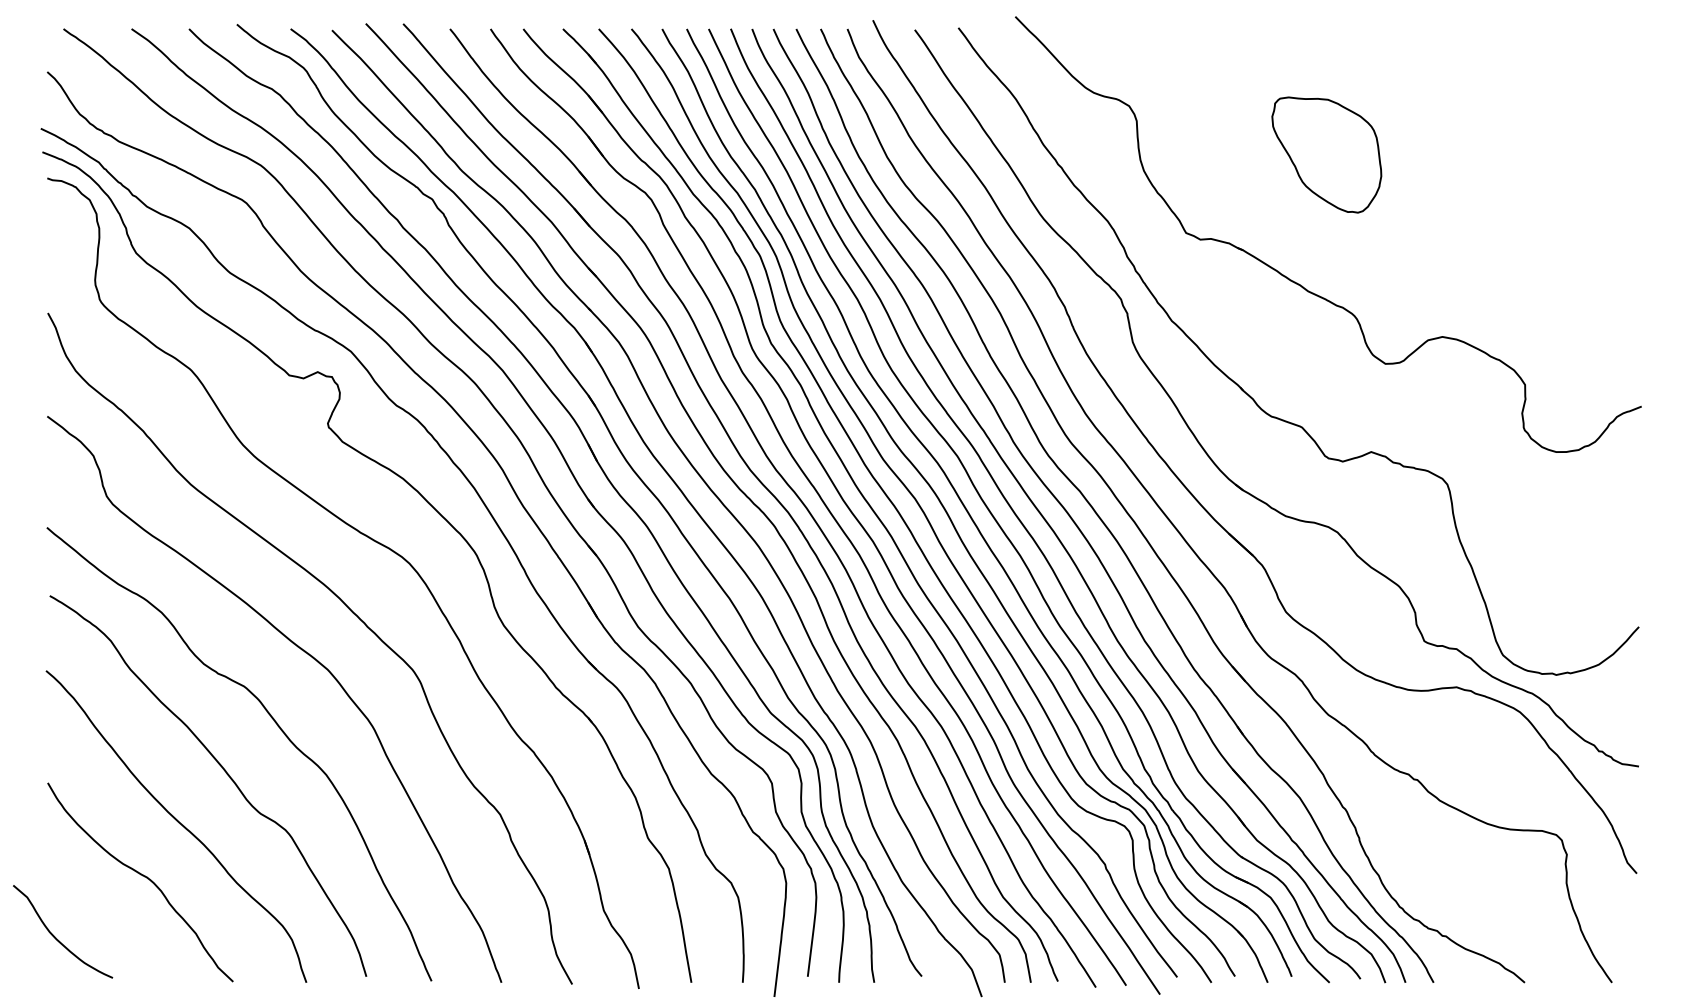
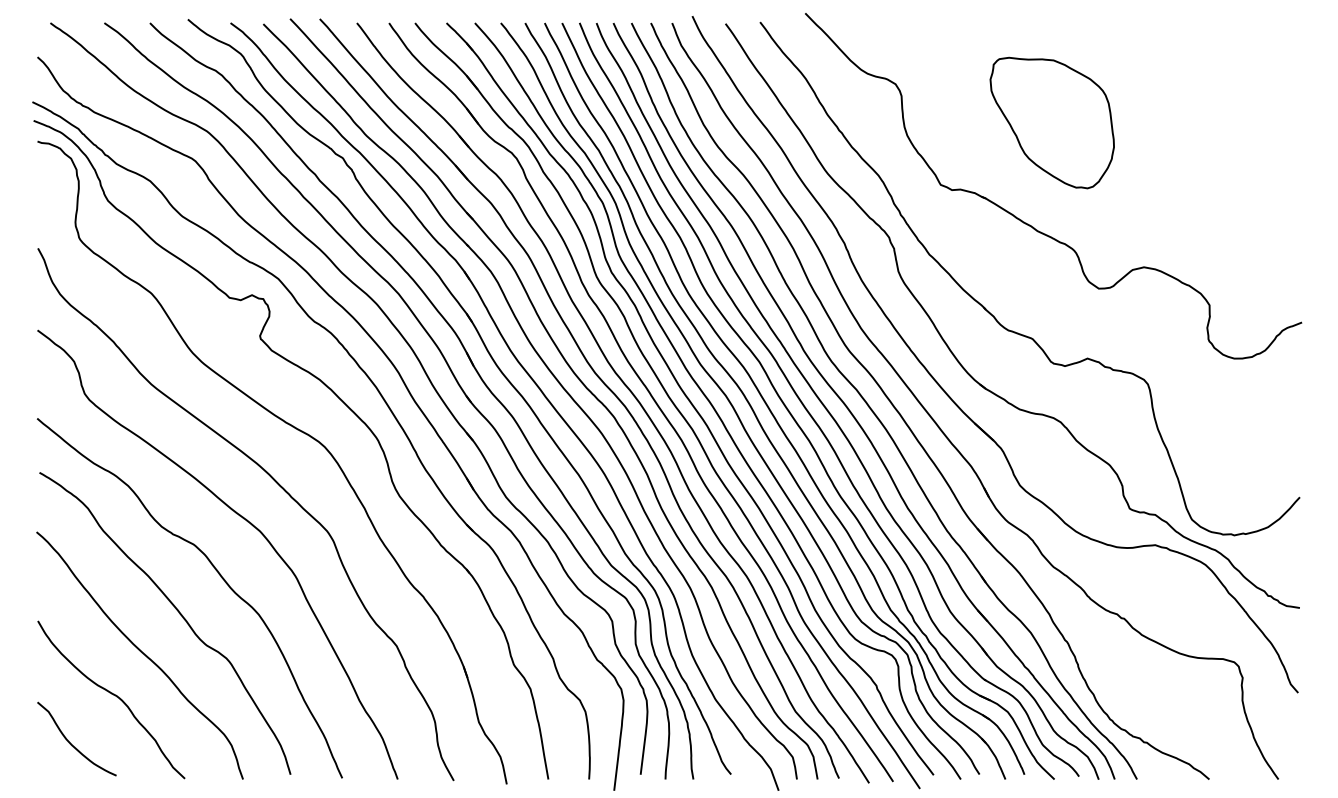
part: (1326, 154) -> (1052, 122), size x1.43
curve: (56, 937) -> (71, 743), moved

